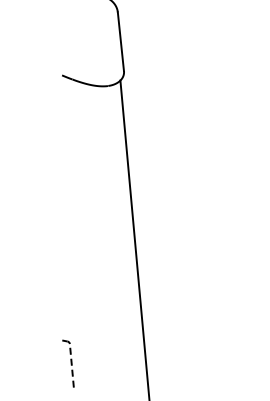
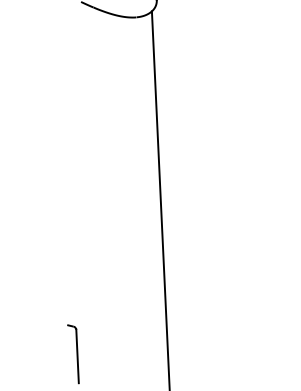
line: (71, 365) -> (77, 356), dashed -> solid

